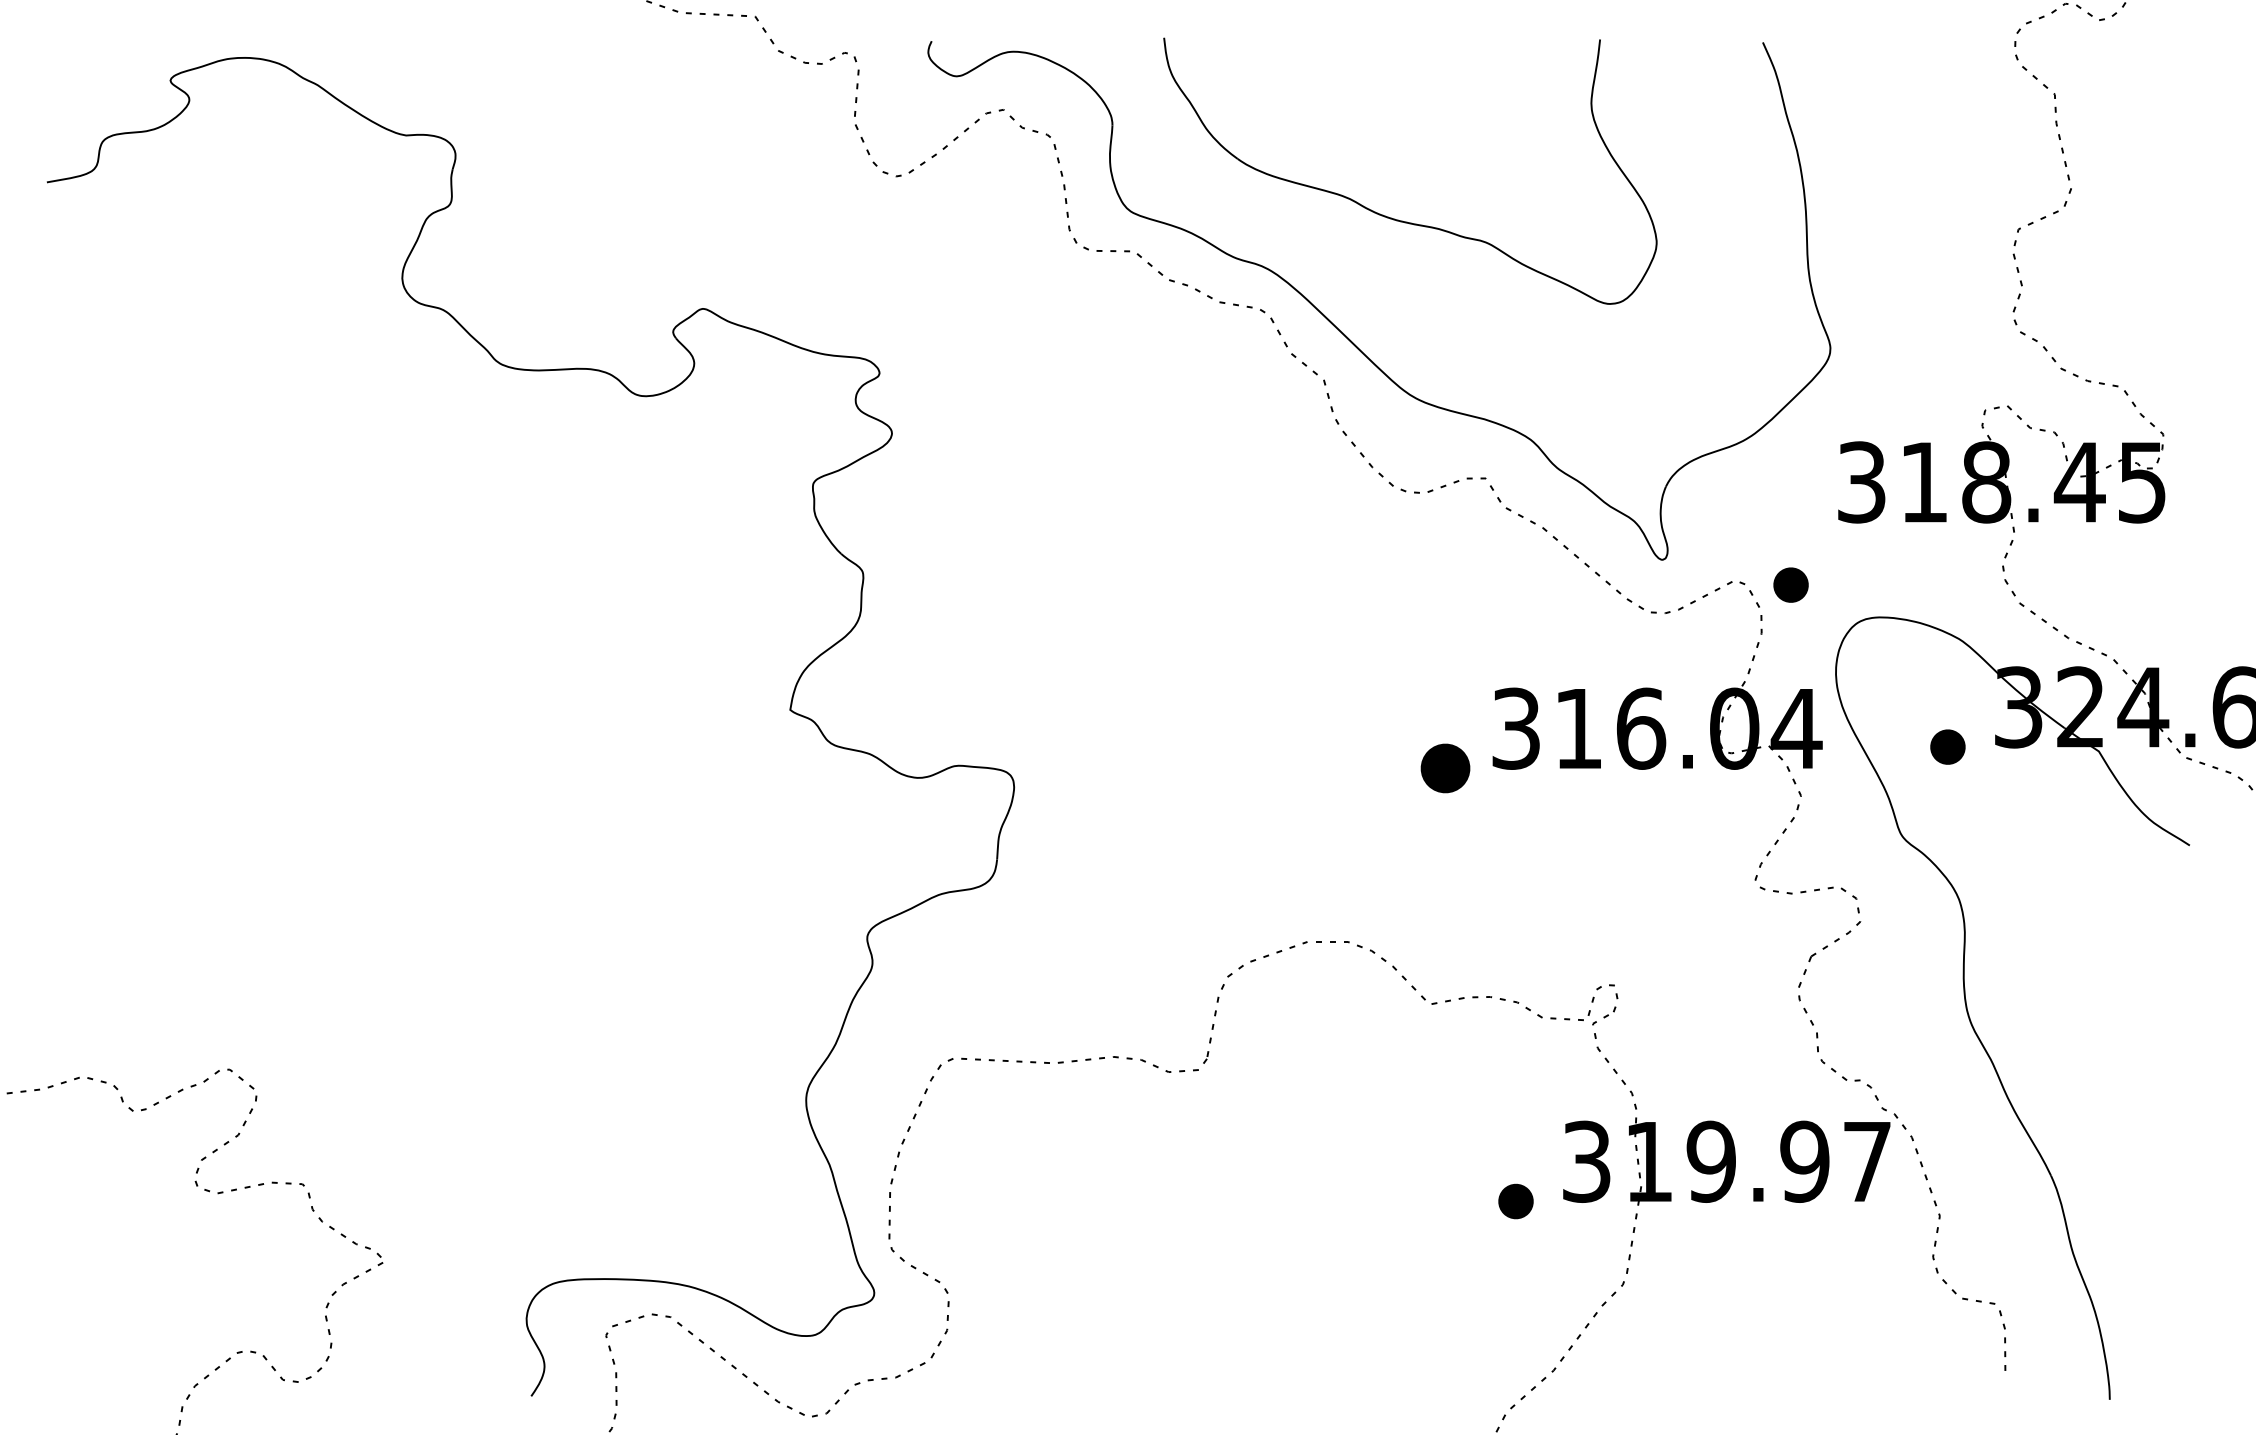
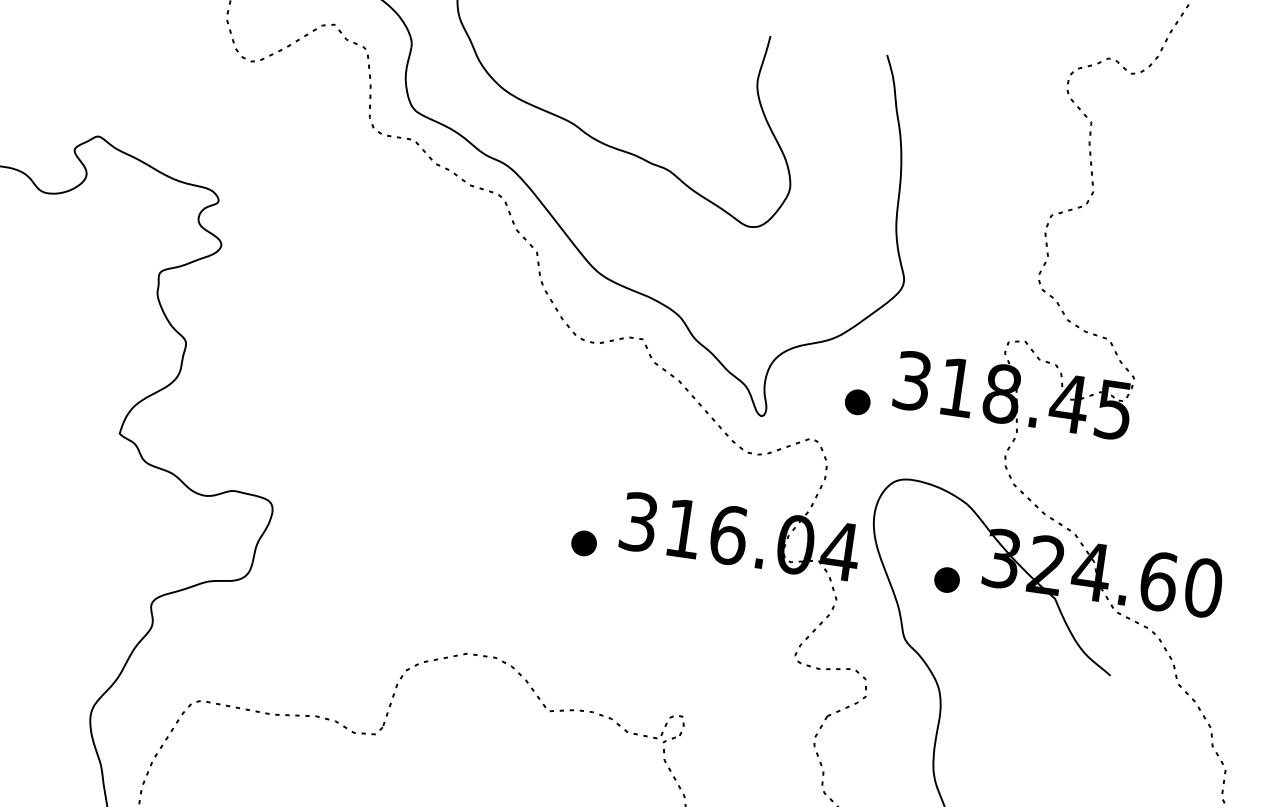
part: (1790, 584) -> (857, 401), moved
part: (1445, 768) -> (584, 543), size x0.71

